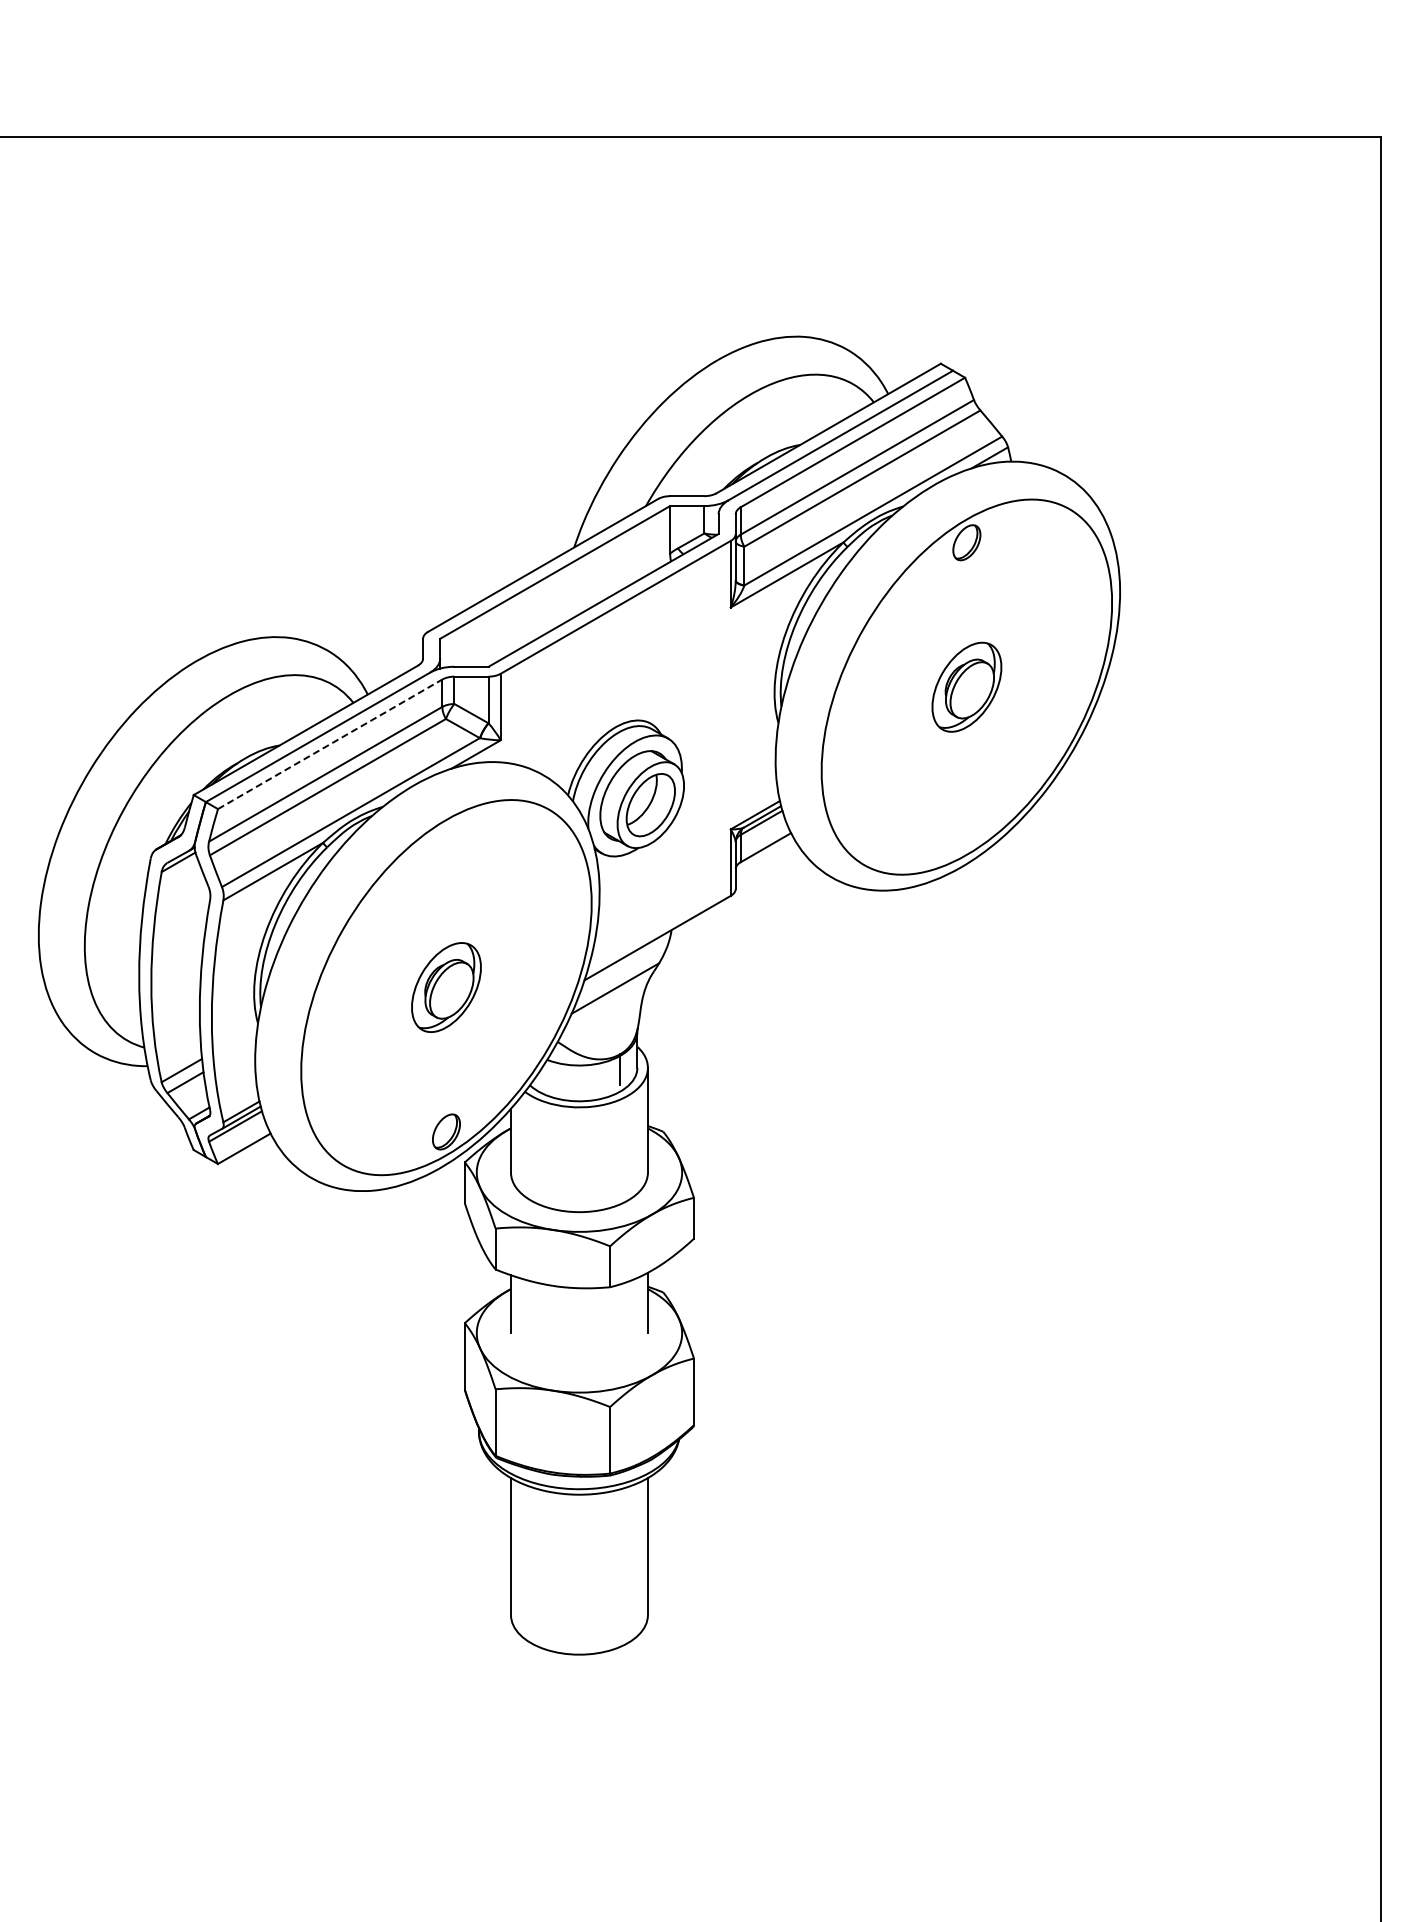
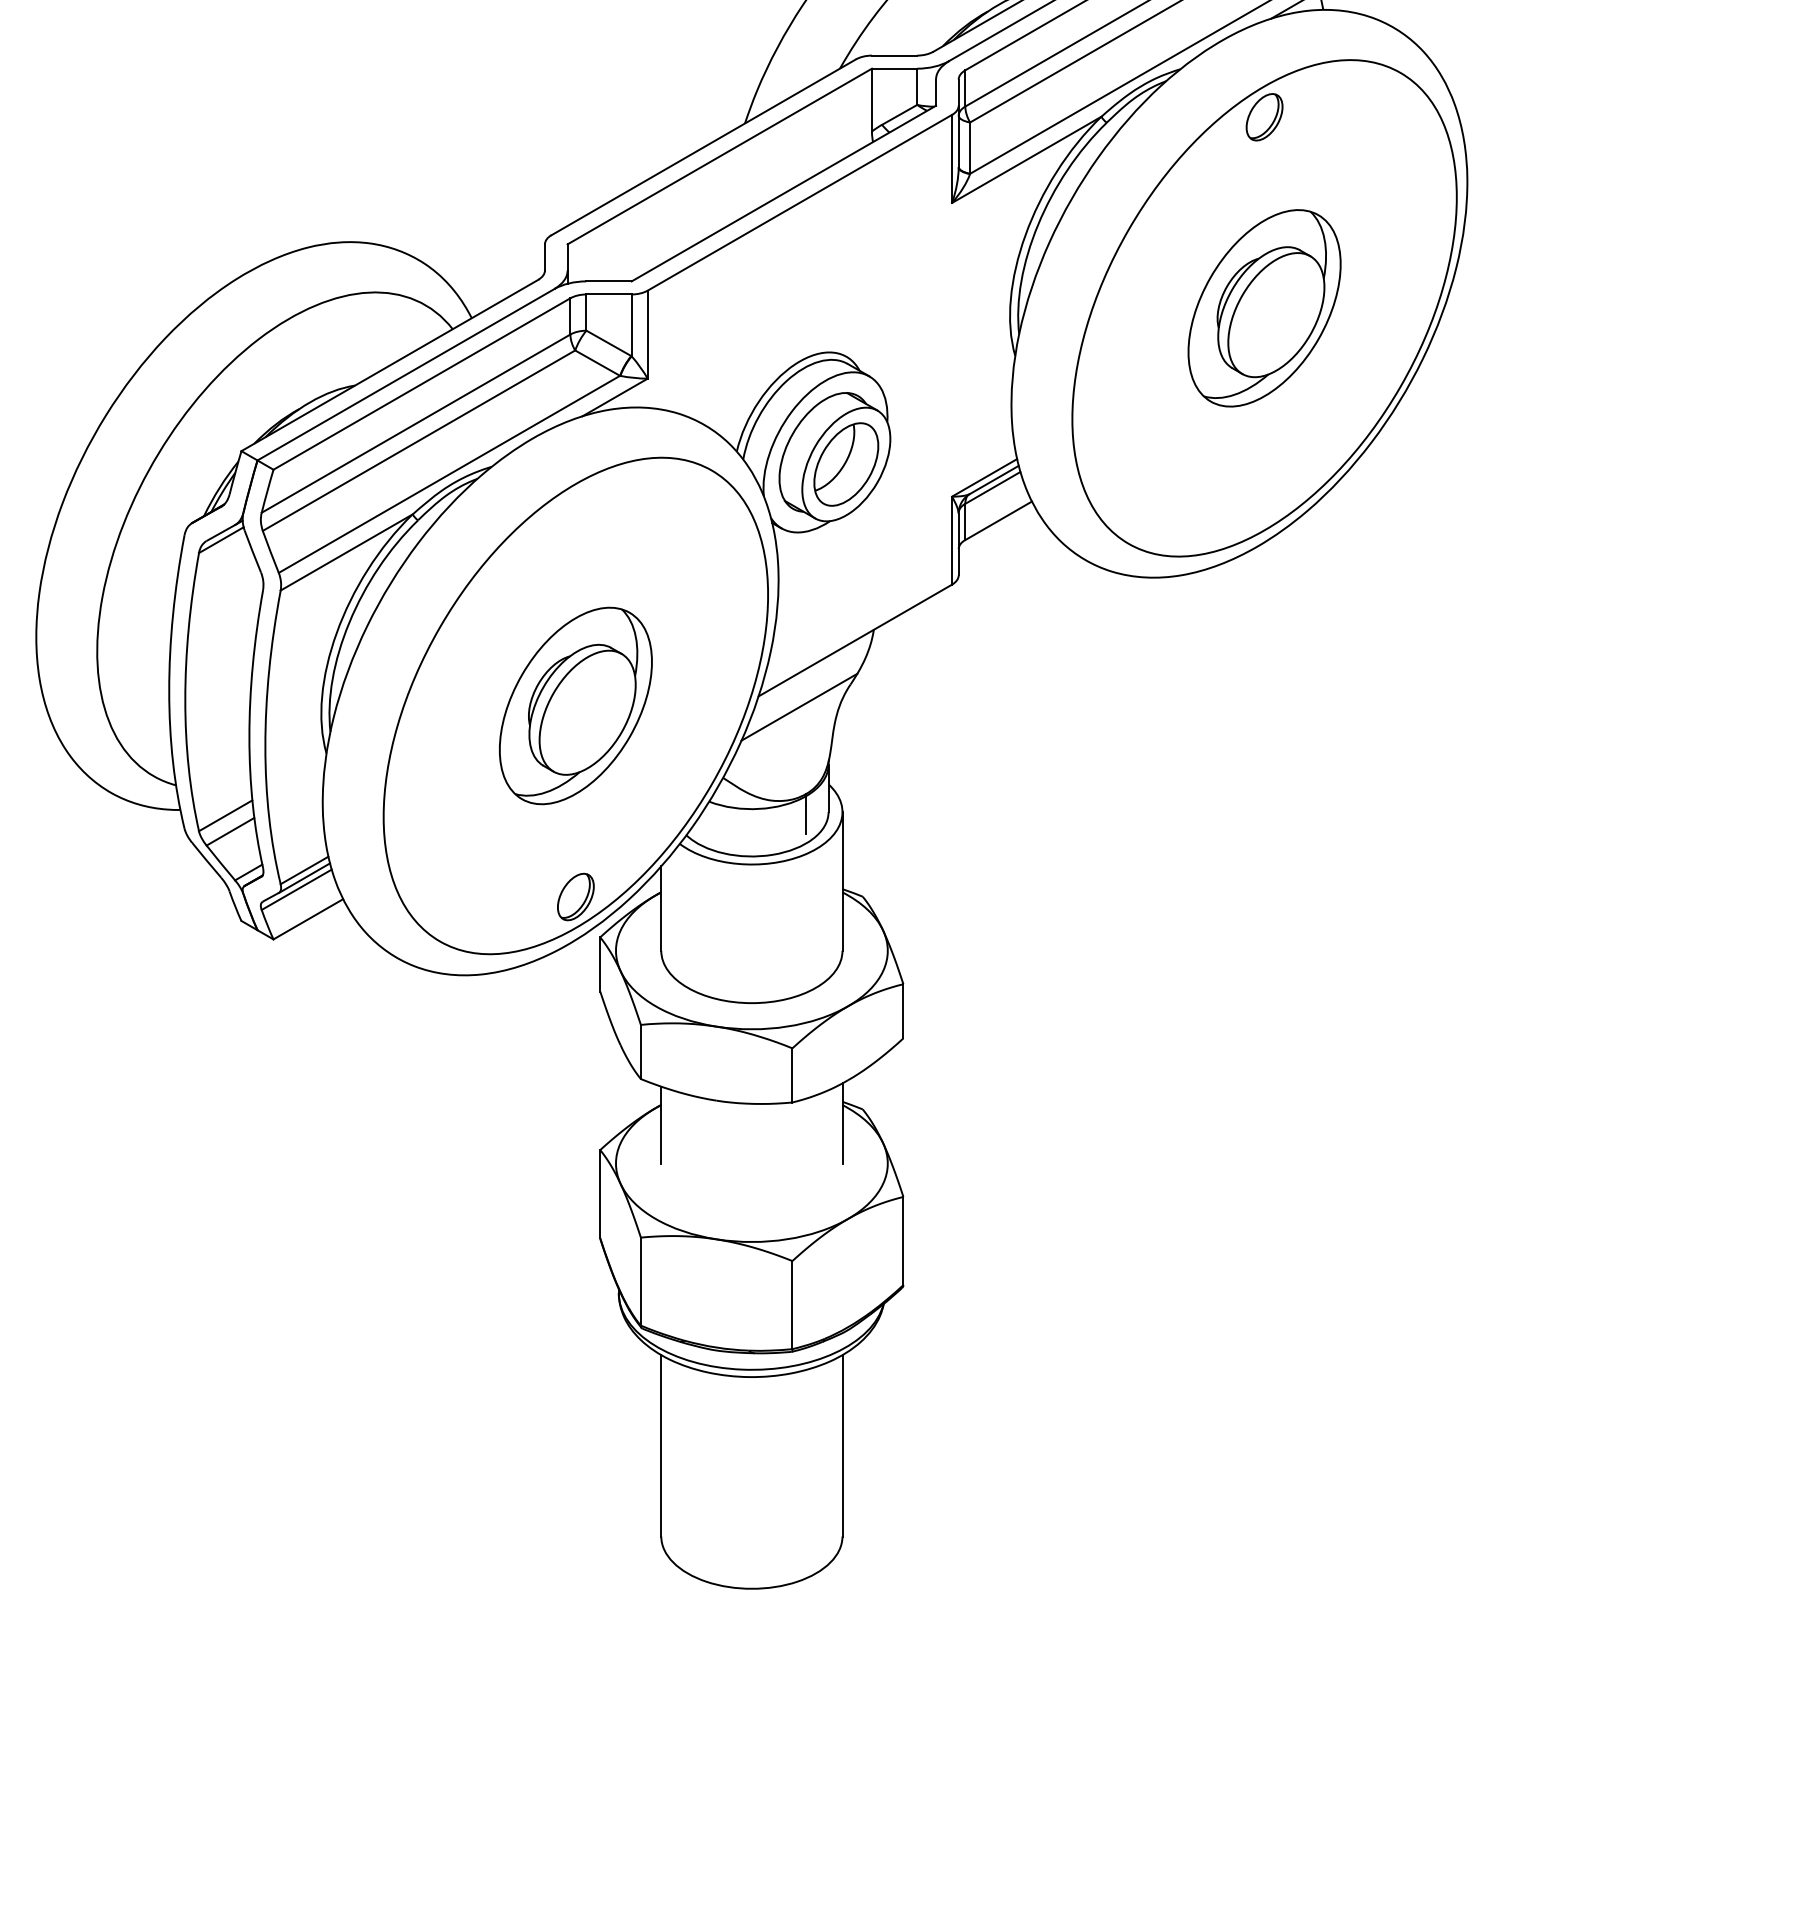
part: (966, 687) -> (1264, 308), size x1.67
line: (330, 744) -> (422, 384), dashed -> solid
part: (446, 987) -> (575, 705), size x1.67

